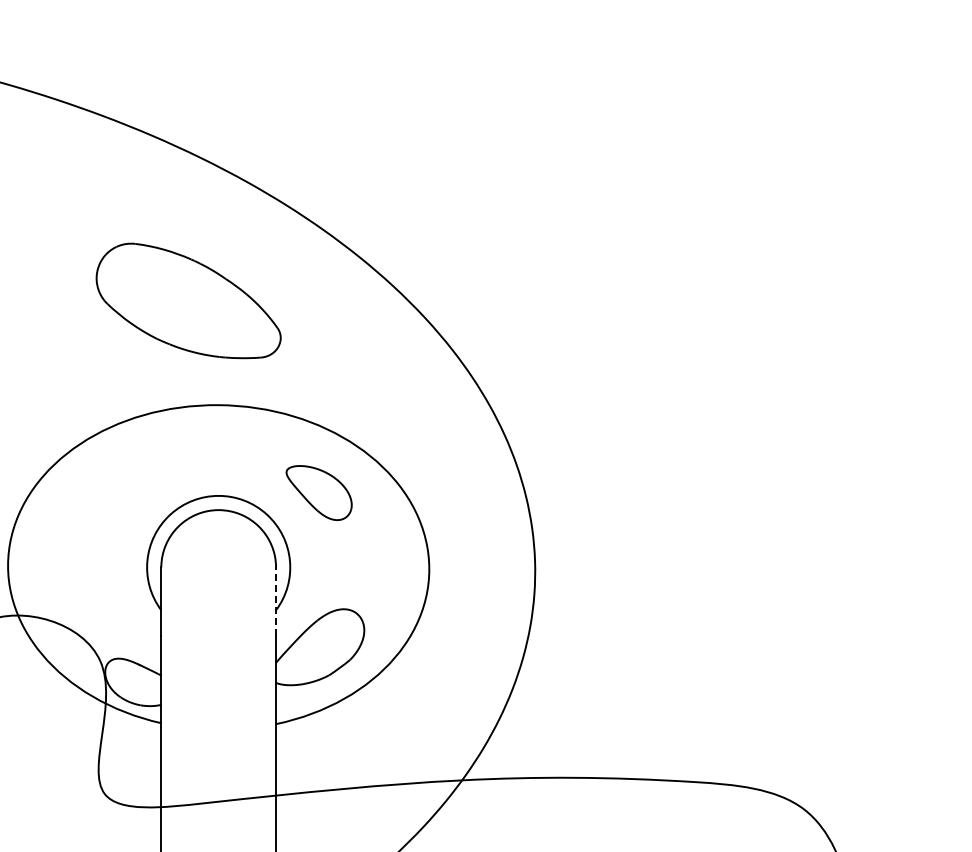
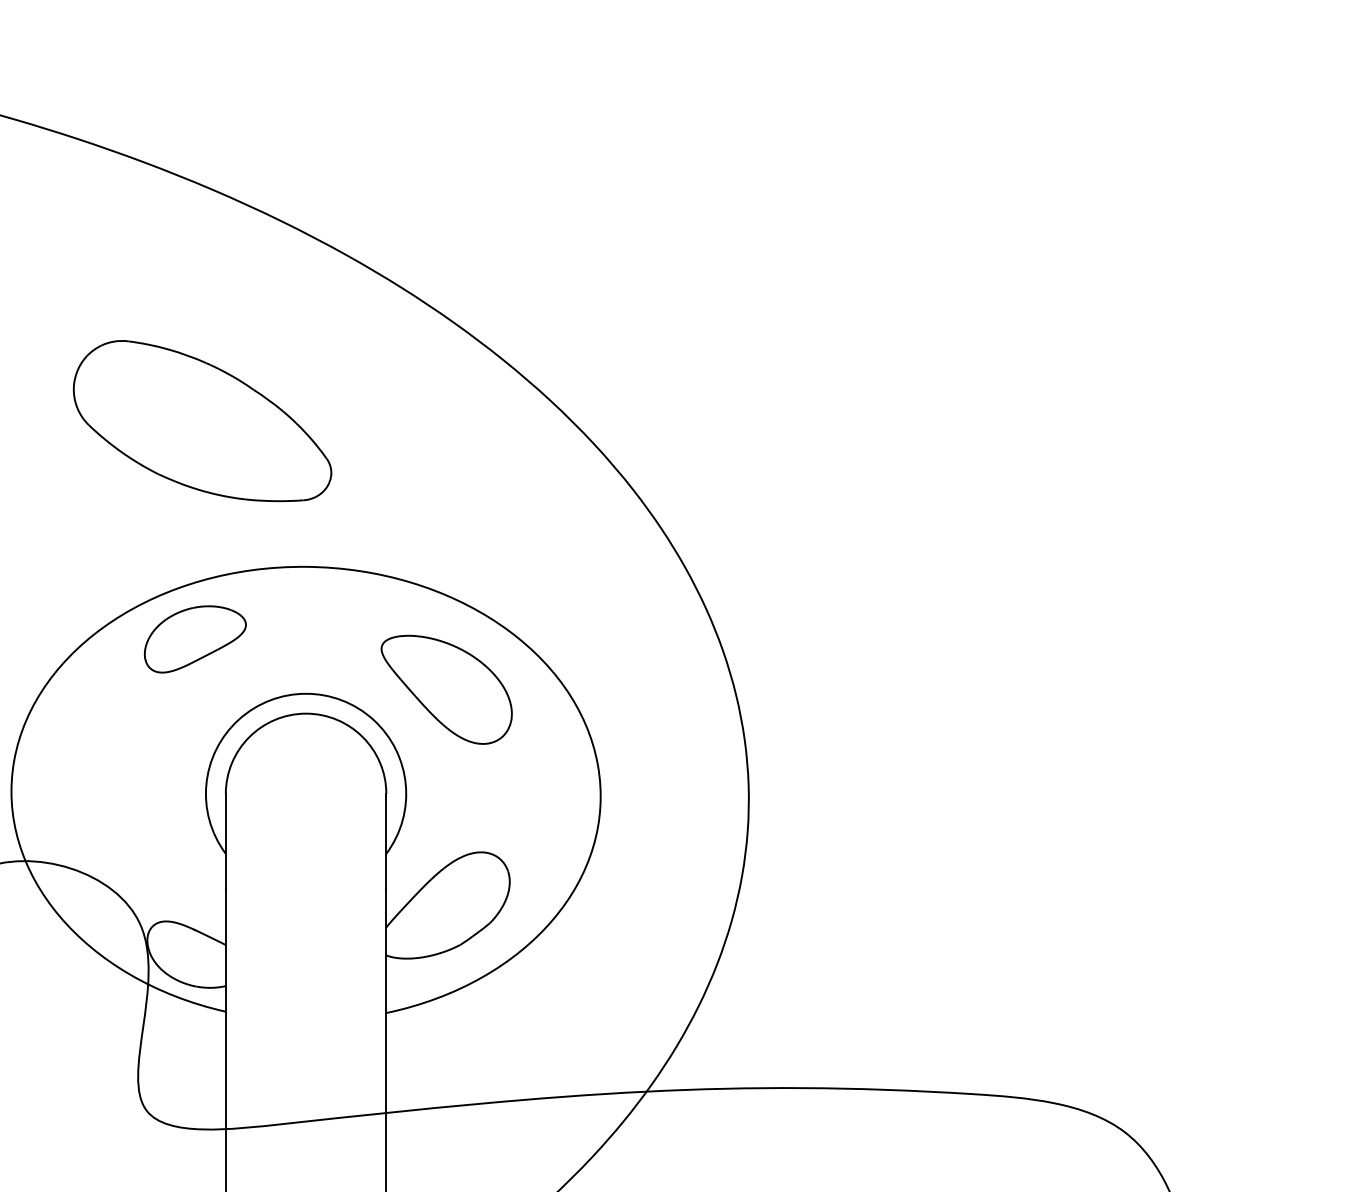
part: (188, 300) -> (202, 420), moved
part: (139, 456) -> (195, 638), added
part: (318, 492) -> (445, 689), size x1.43
line: (276, 601) -> (386, 841), dashed -> solid

